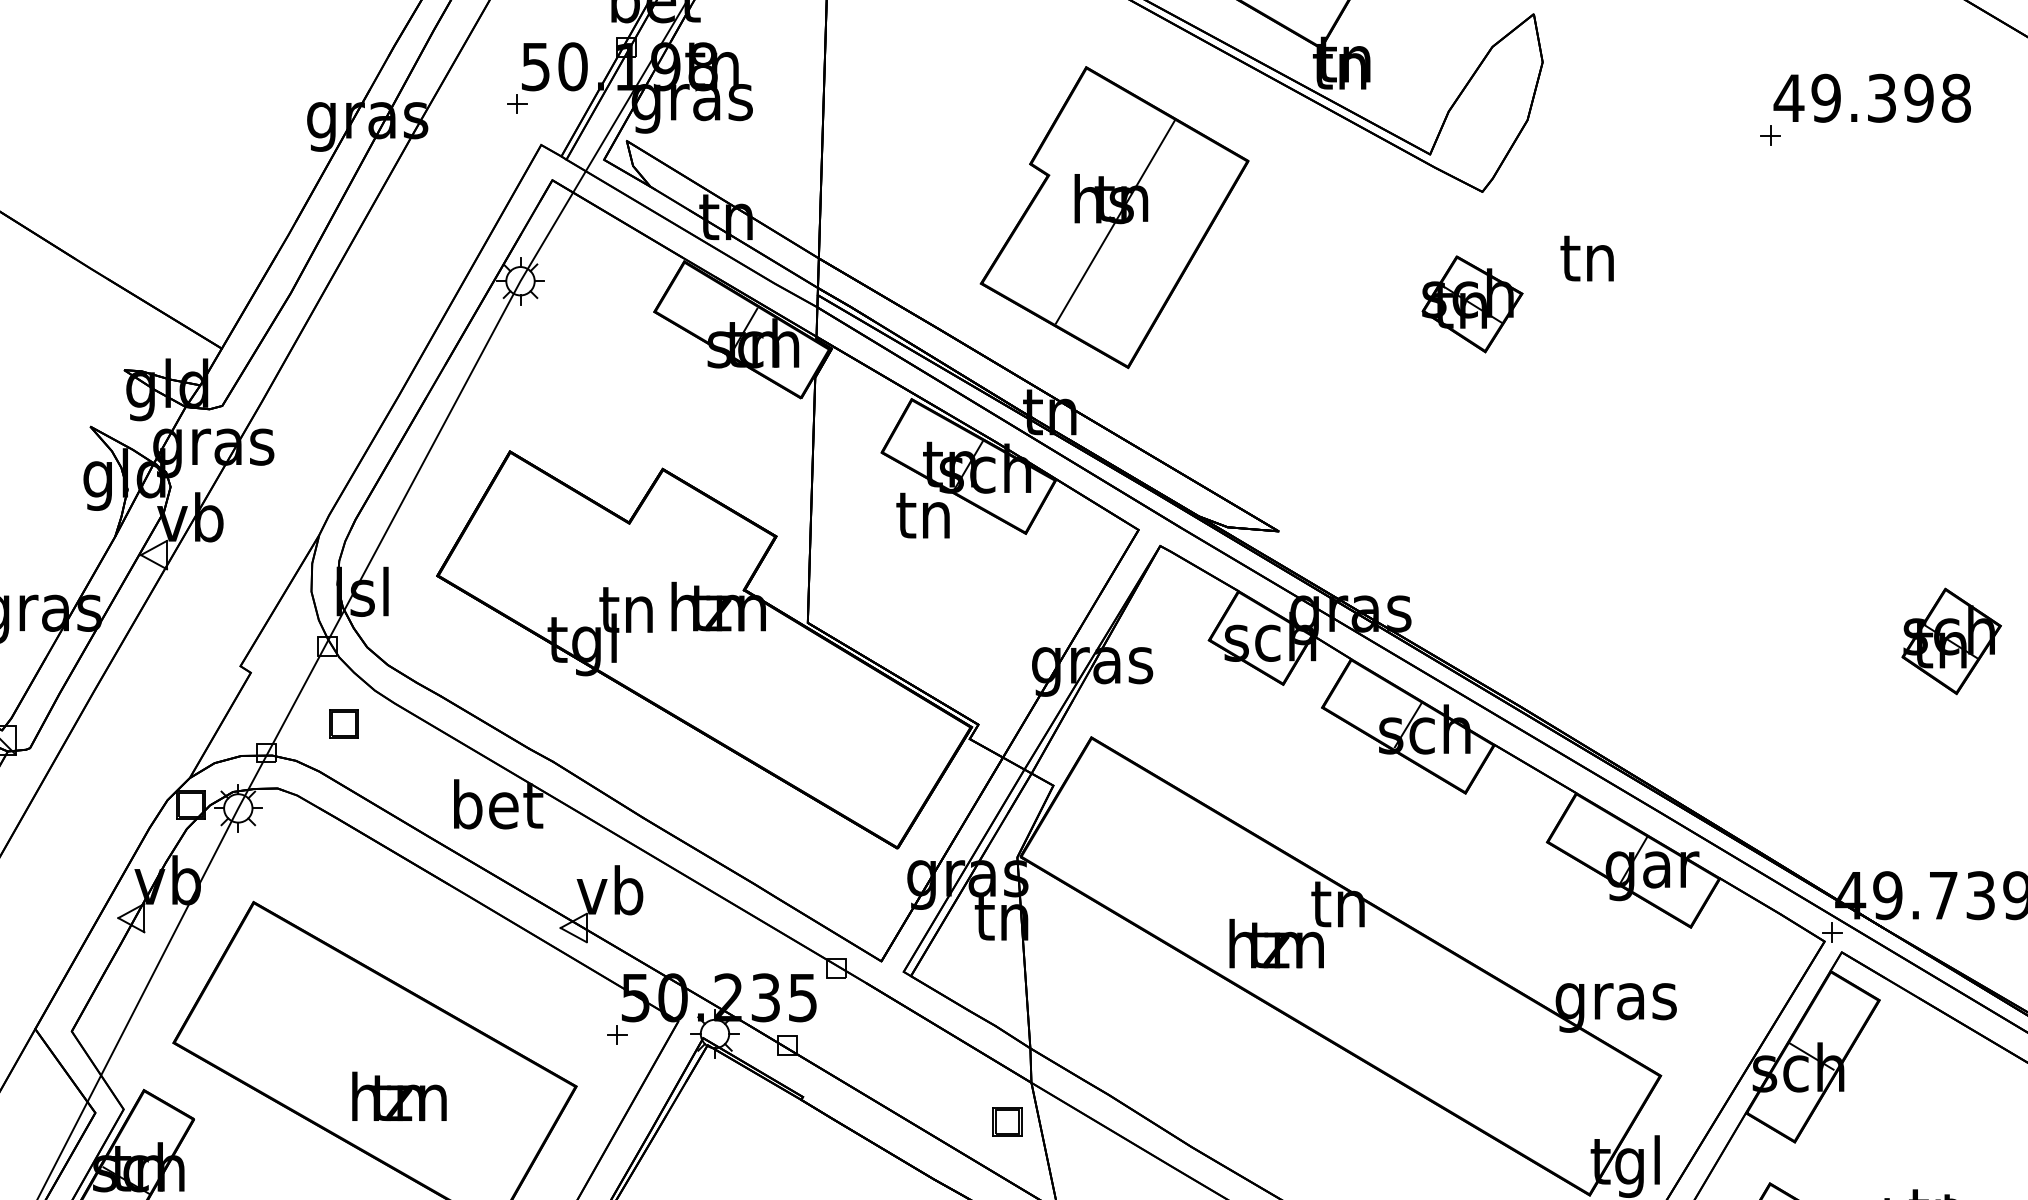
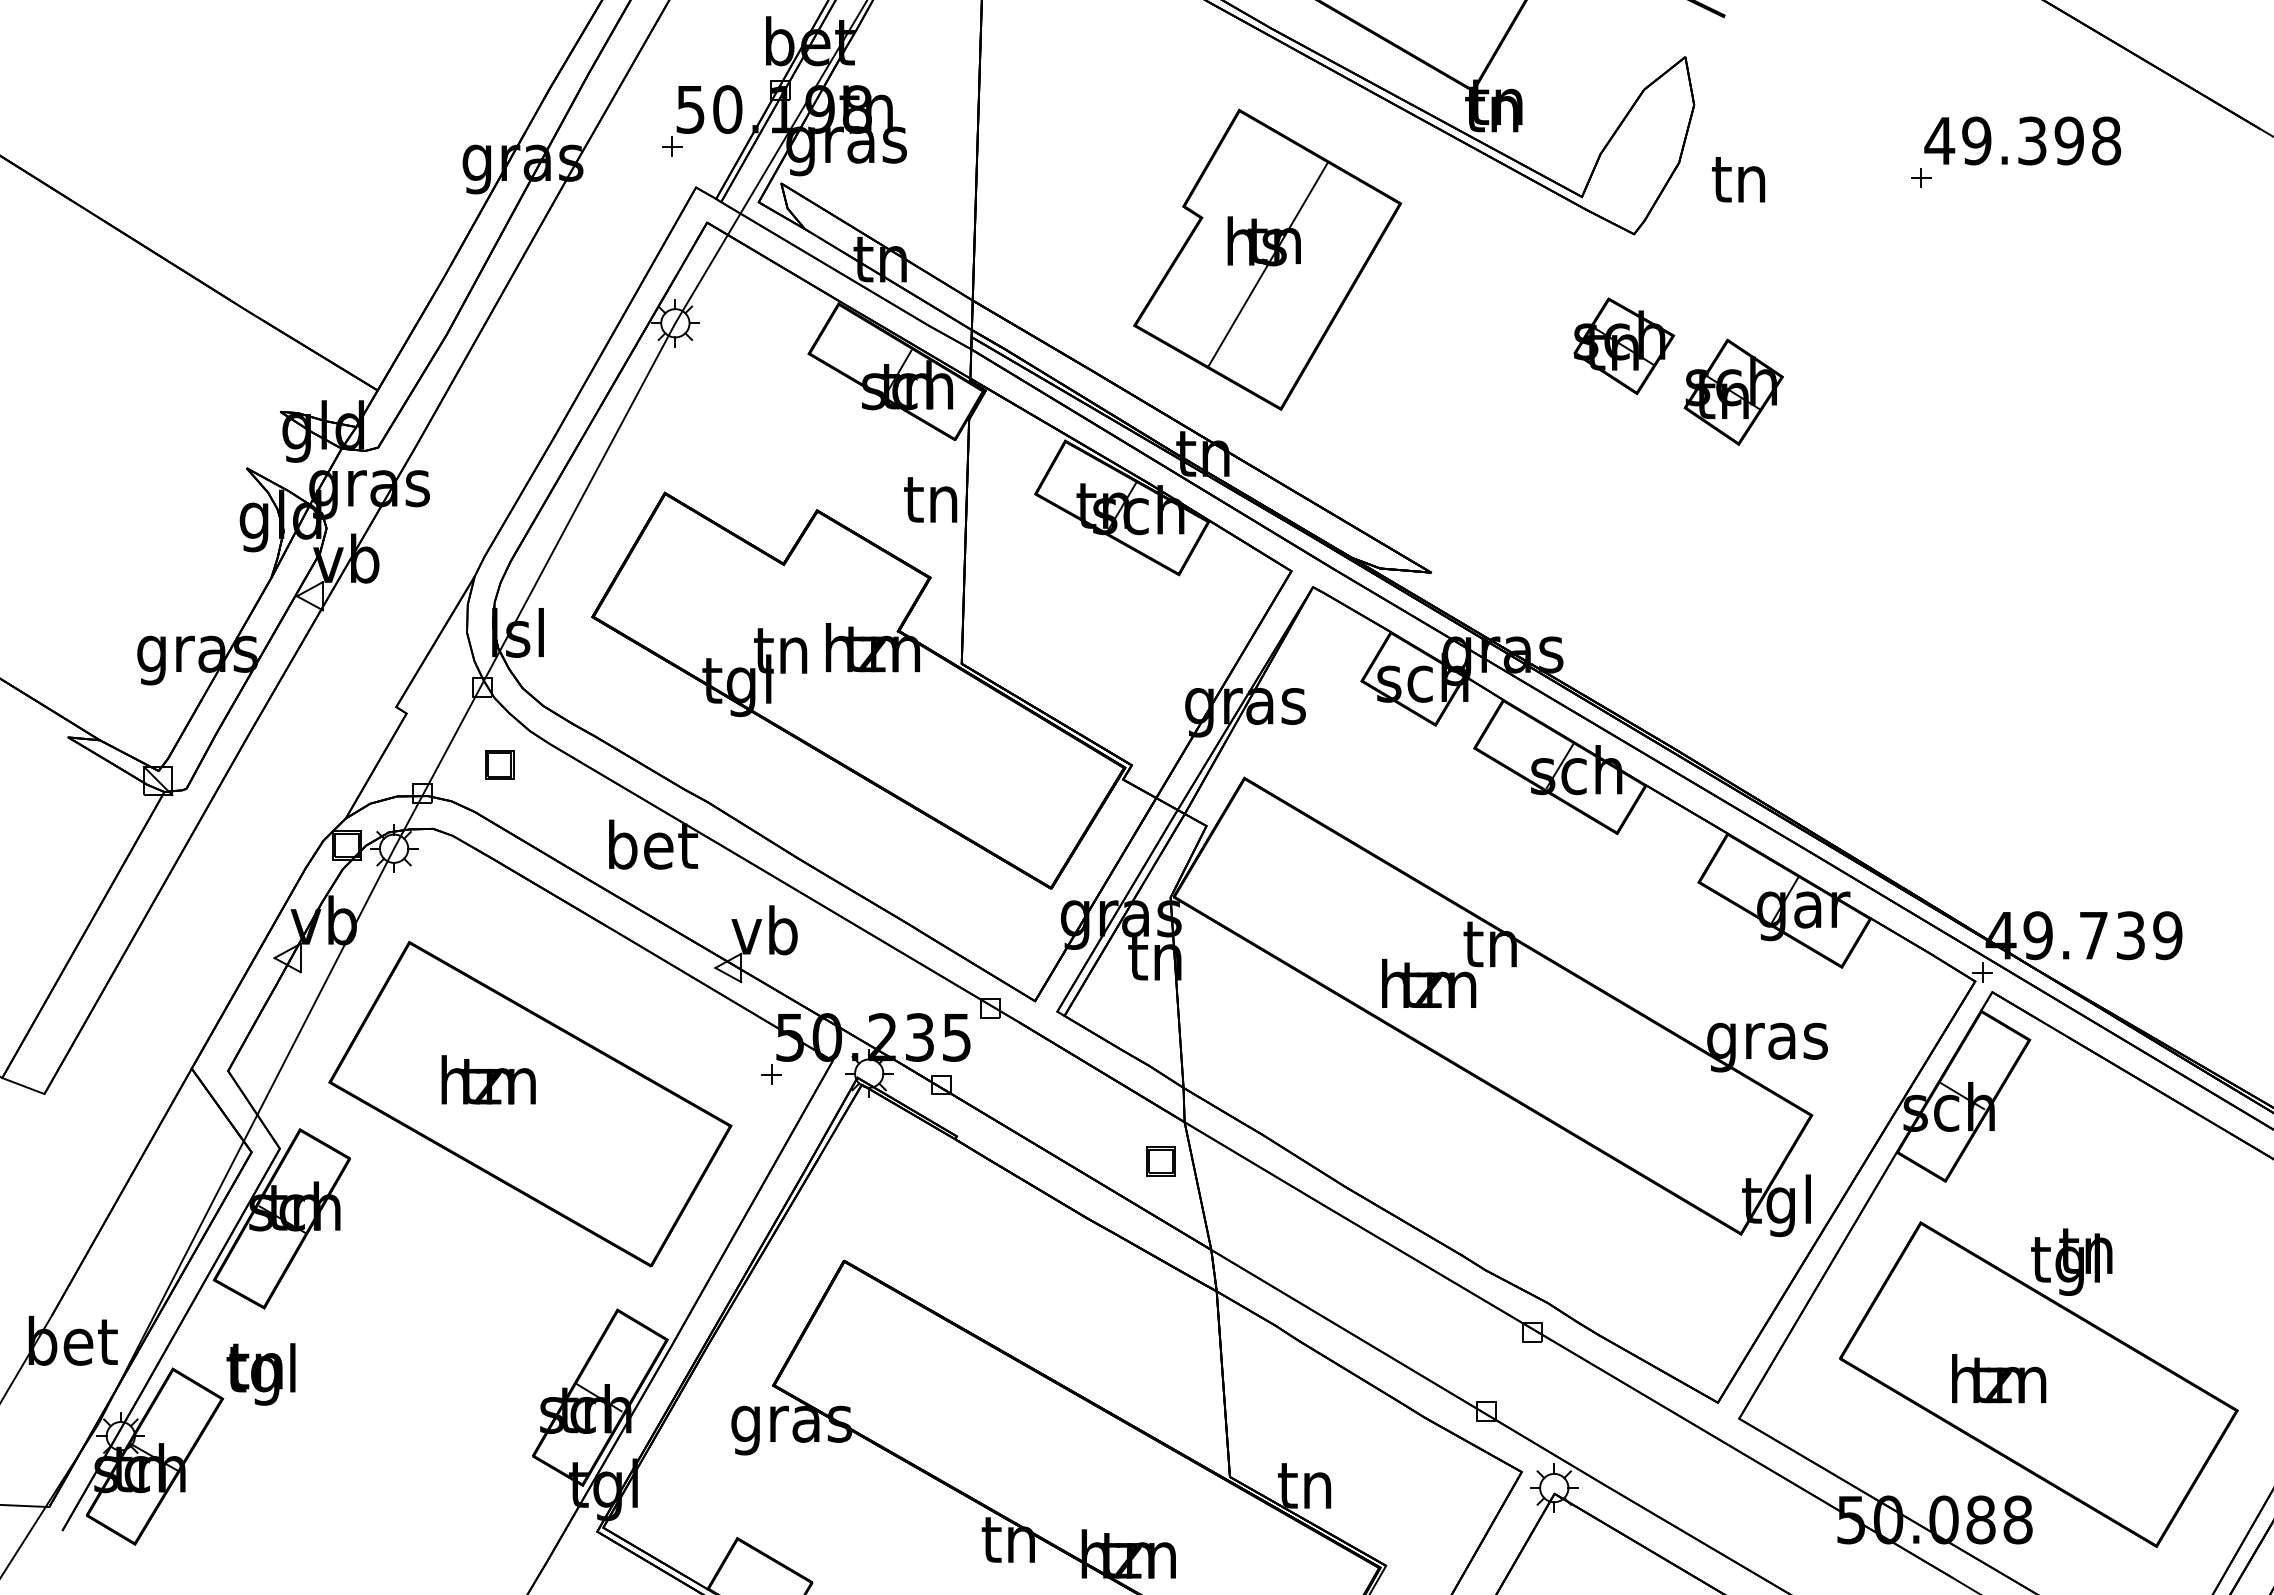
text: (1587, 258) -> (1738, 179), moved
text: (922, 515) -> (930, 499), moved
part: (1951, 640) -> (1733, 391), moved
text: (399, 1096) -> (488, 1079), moved

